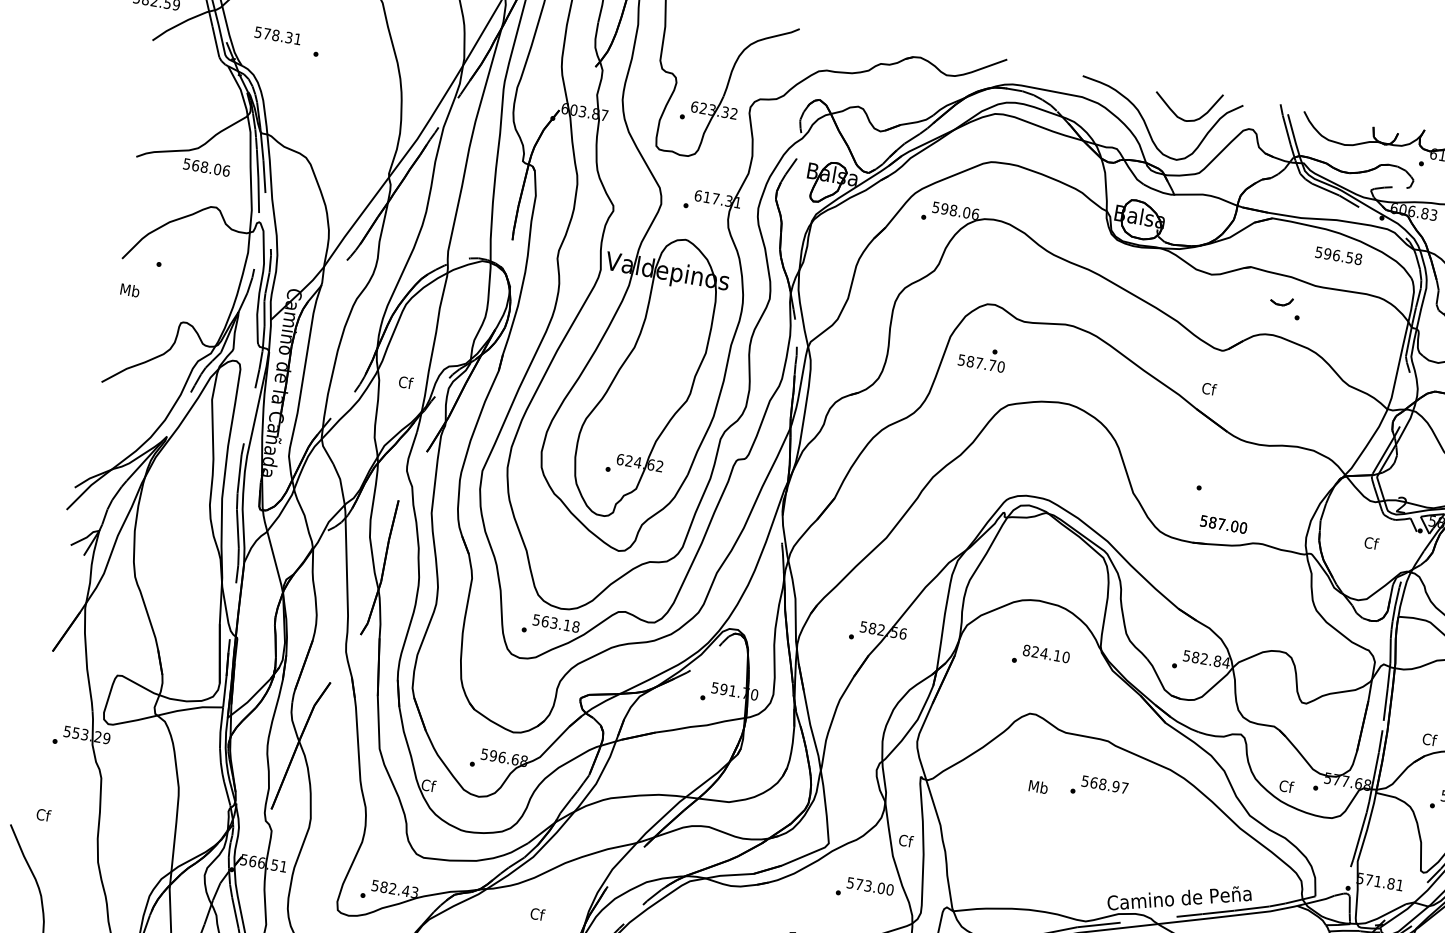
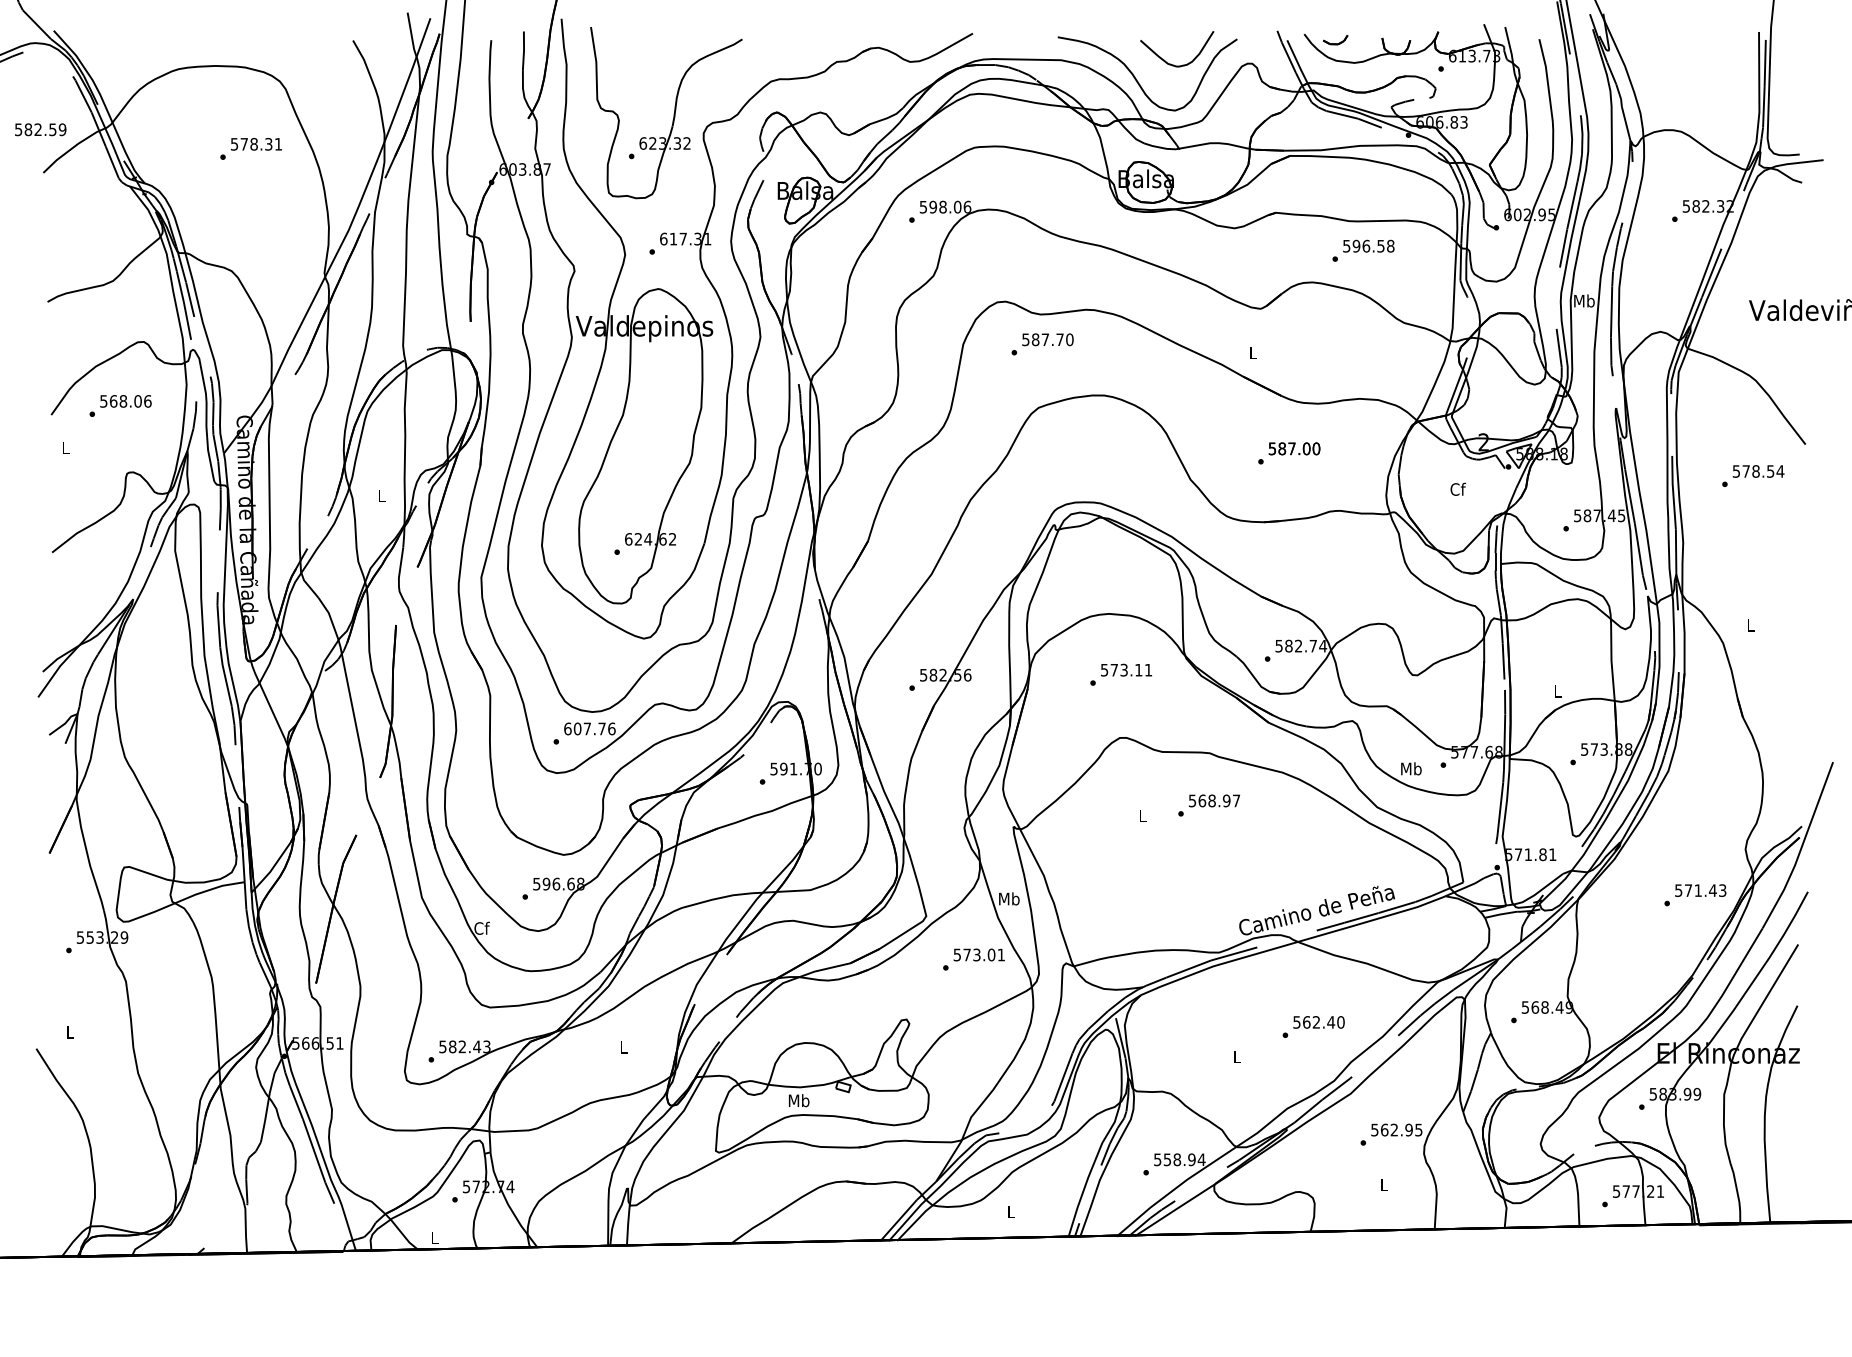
text: (278, 35) -> (256, 144), moved
text: (206, 167) -> (125, 401), moved
text: (1338, 255) -> (1368, 245), moved
text: (129, 290) -> (65, 447), Mb -> L
part: (1281, 301) -> (1335, 40), moved
text: (981, 363) -> (1047, 339), moved
text: (405, 382) -> (381, 495), Cf -> L
text: (1209, 388) -> (1253, 352), Cf -> L
text: (1223, 524) -> (1294, 448), moved
text: (555, 623) -> (589, 728), 563.18 -> 607.76
text: (1046, 653) -> (1126, 669), 824.10 -> 573.11
text: (1217, 660) -> (1313, 645), 582.84 -> 582.74
text: (1429, 738) -> (1557, 690), Cf -> L
text: (1038, 786) -> (1142, 815), Mb -> L
text: (1286, 786) -> (1411, 768), Cf -> Mb
text: (43, 814) -> (70, 1031), Cf -> L
text: (906, 840) -> (1009, 898), Cf -> Mb
text: (890, 889) -> (1001, 954), 573.00 -> 573.01
text: (537, 913) -> (623, 1046), Cf -> L

